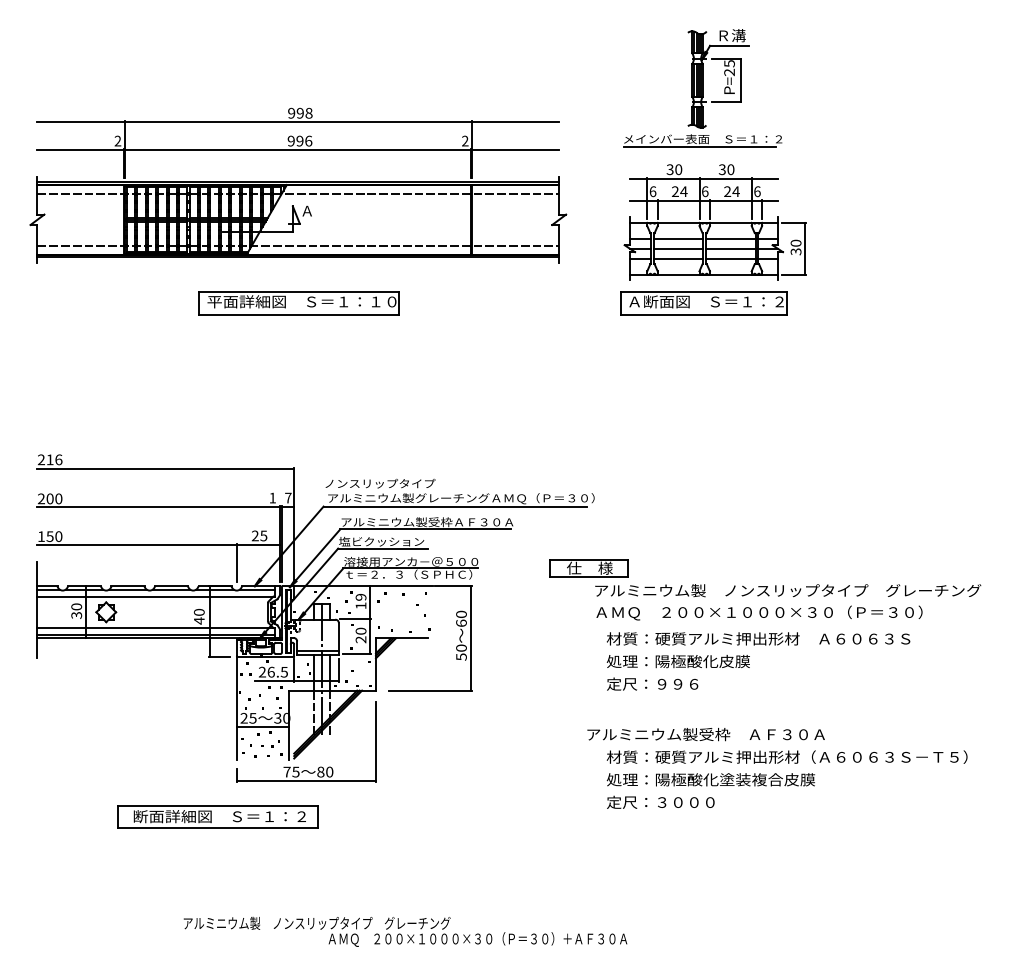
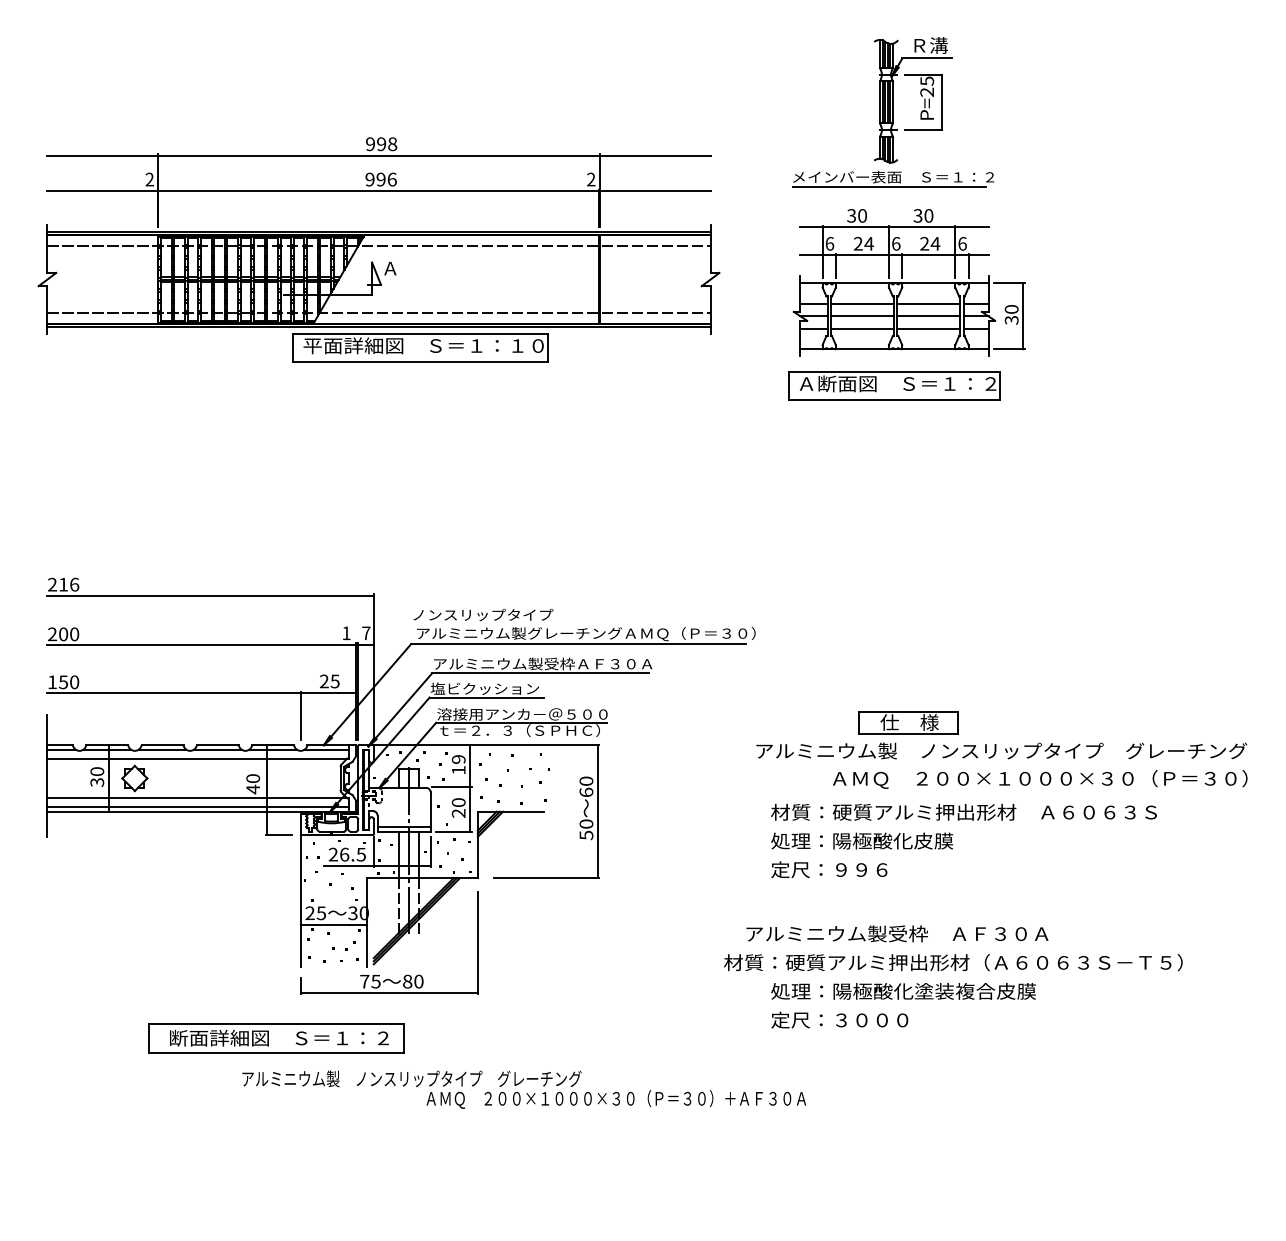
part: (299, 303) -> (420, 347), moved
part: (588, 568) -> (908, 722), moved
text: (759, 613) -> (1040, 779), moved
text: (787, 757) -> (953, 962), moved
text: (405, 931) -> (524, 1089), moved

